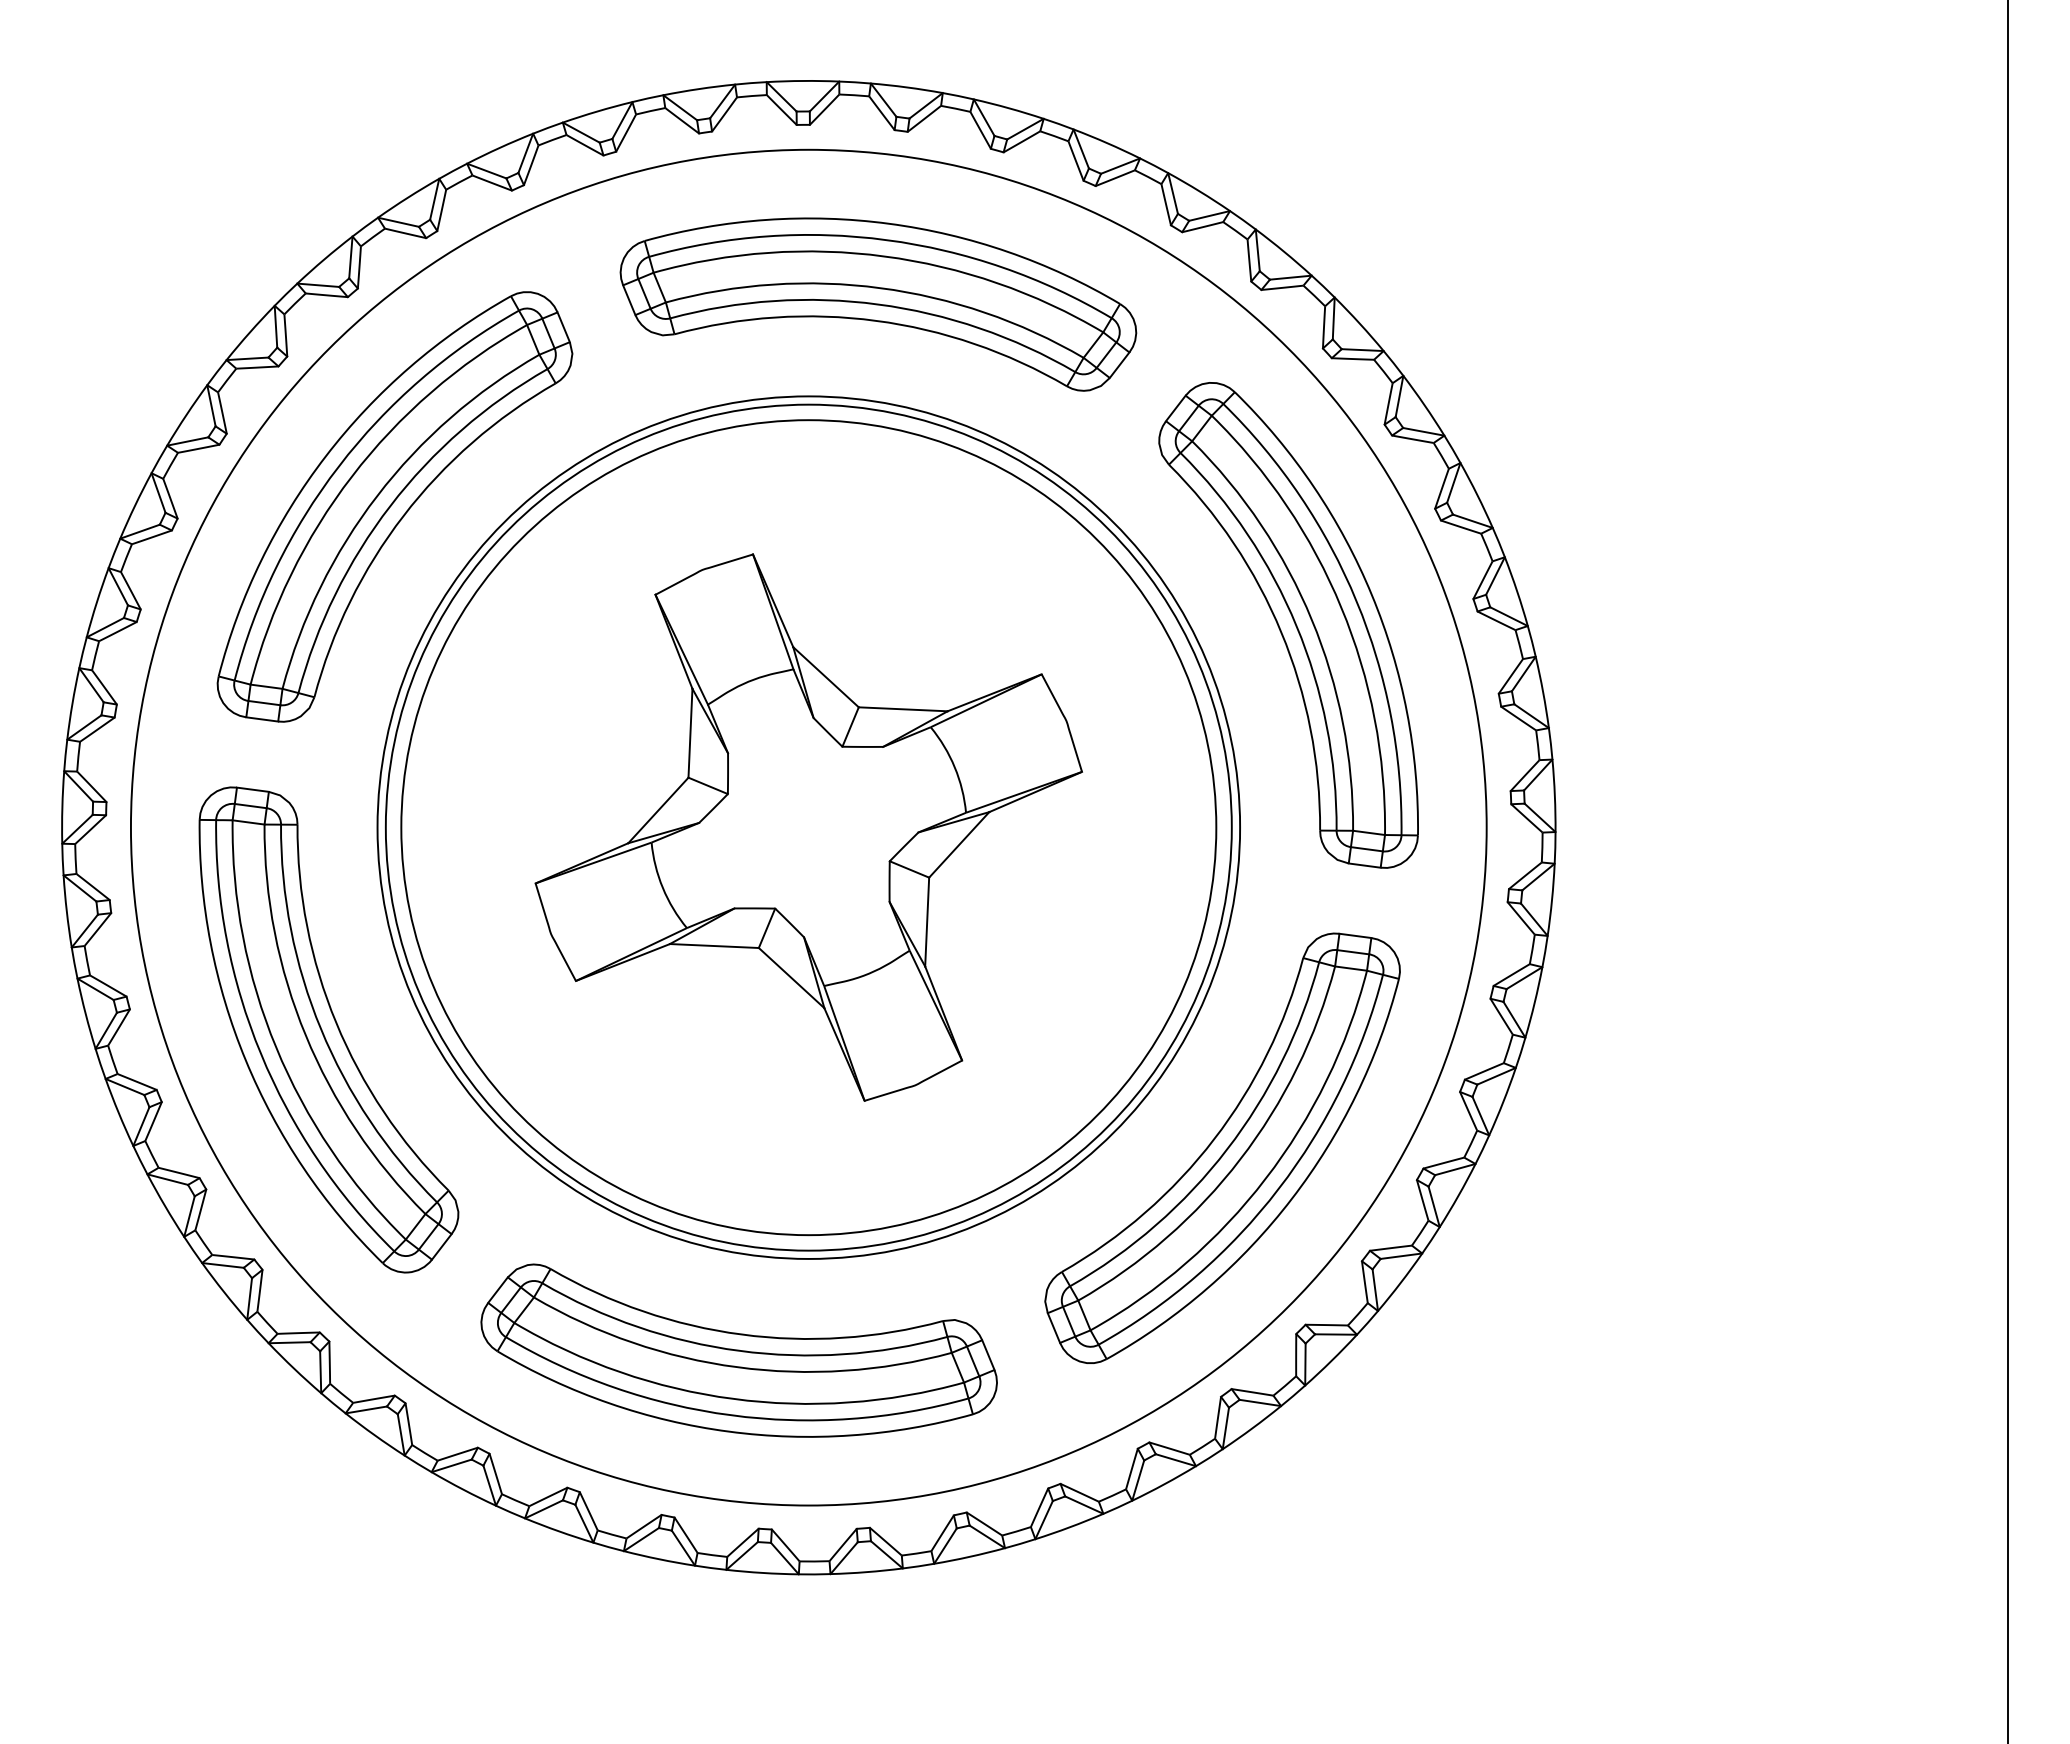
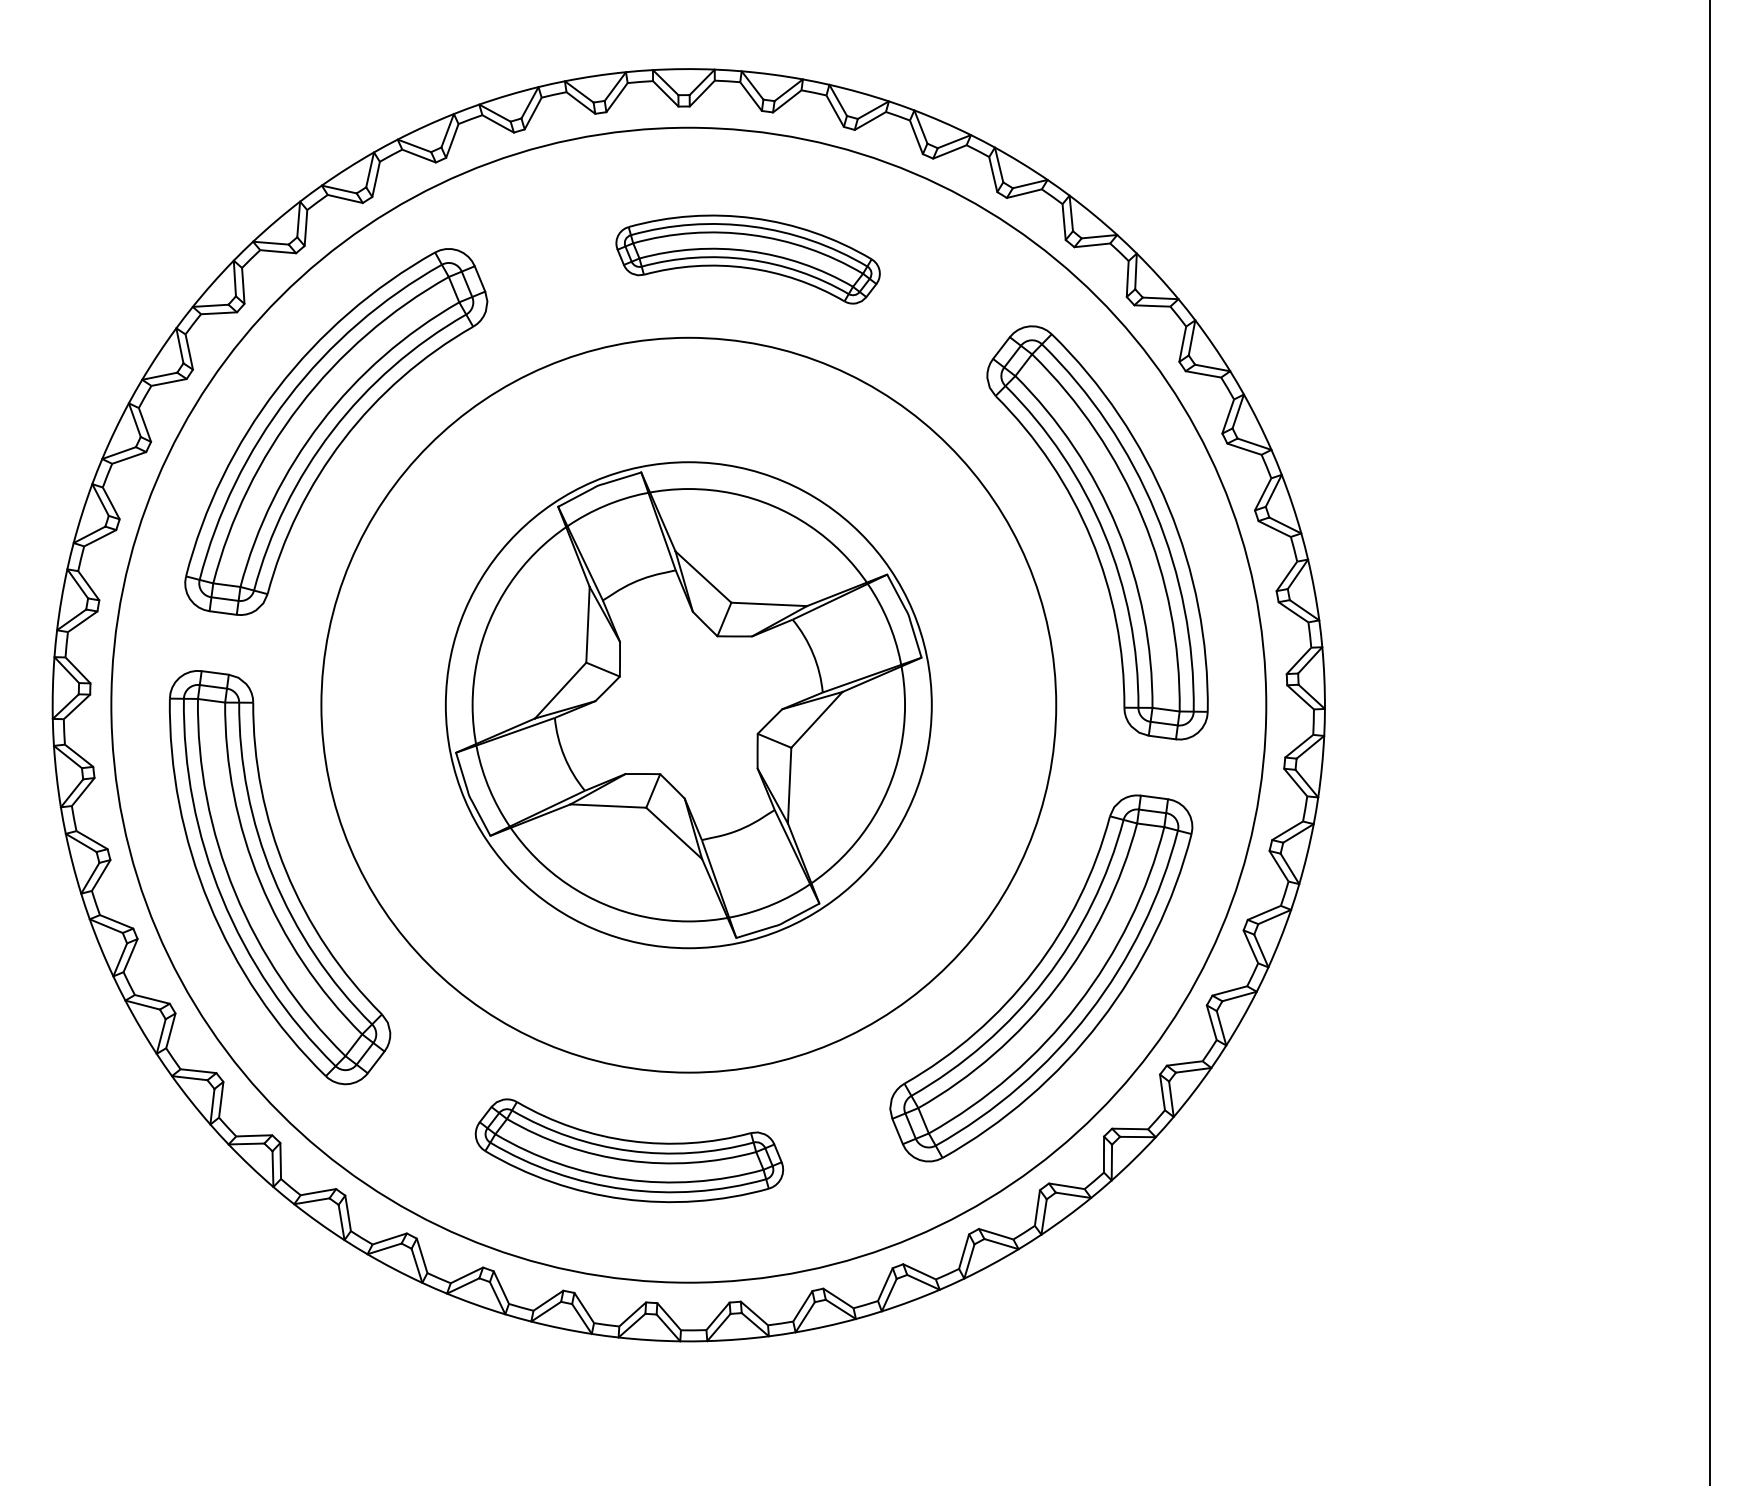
part: (878, 304) -> (748, 259), size x0.6
circle: (808, 827) -> (688, 705), size x0.6
circle: (808, 827) -> (688, 705), size x0.7
part: (738, 1350) -> (628, 1150), size x0.7

